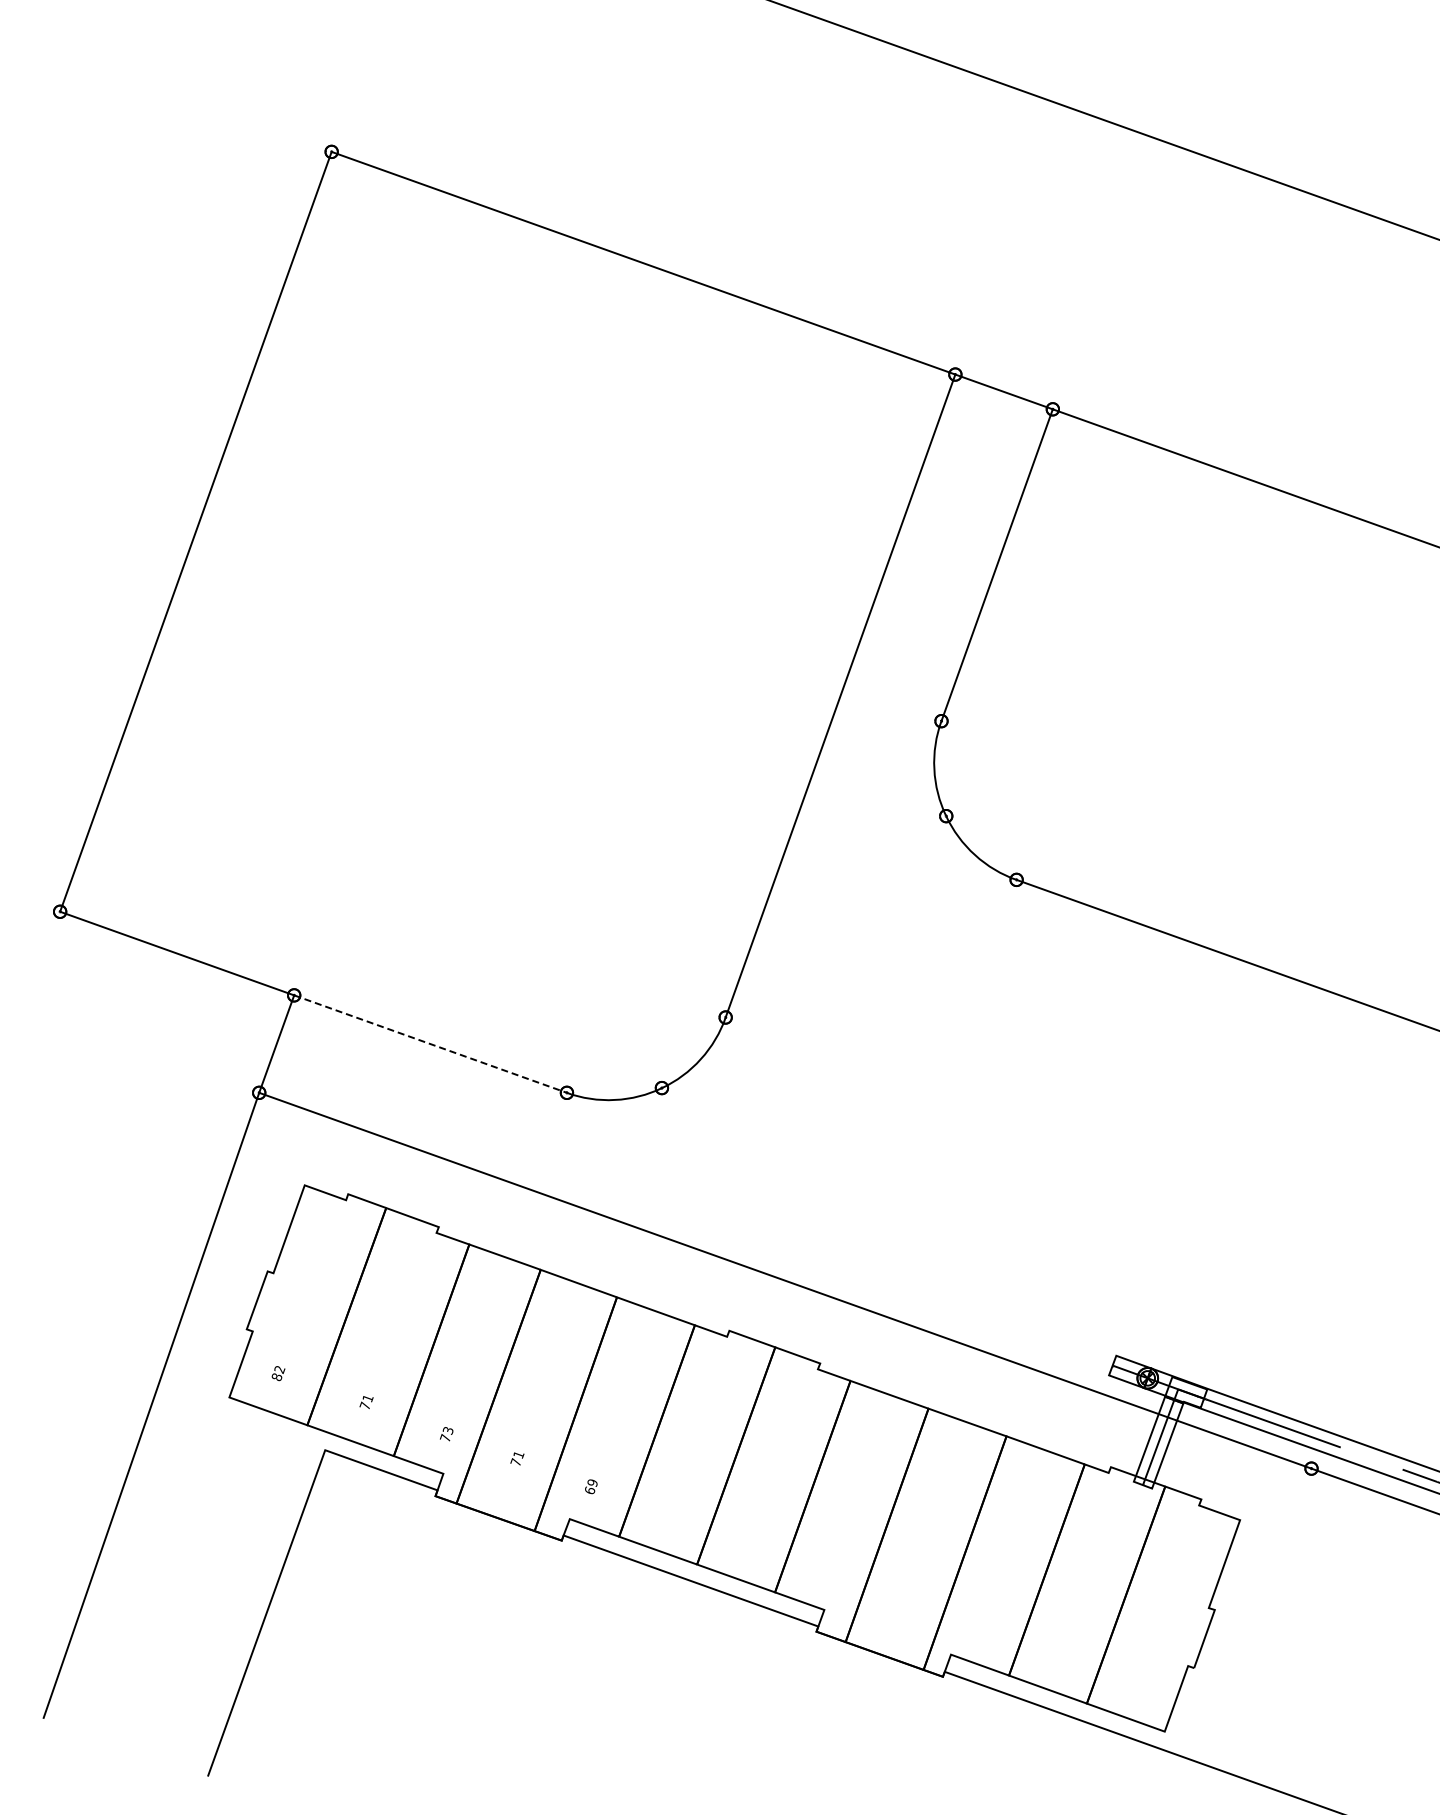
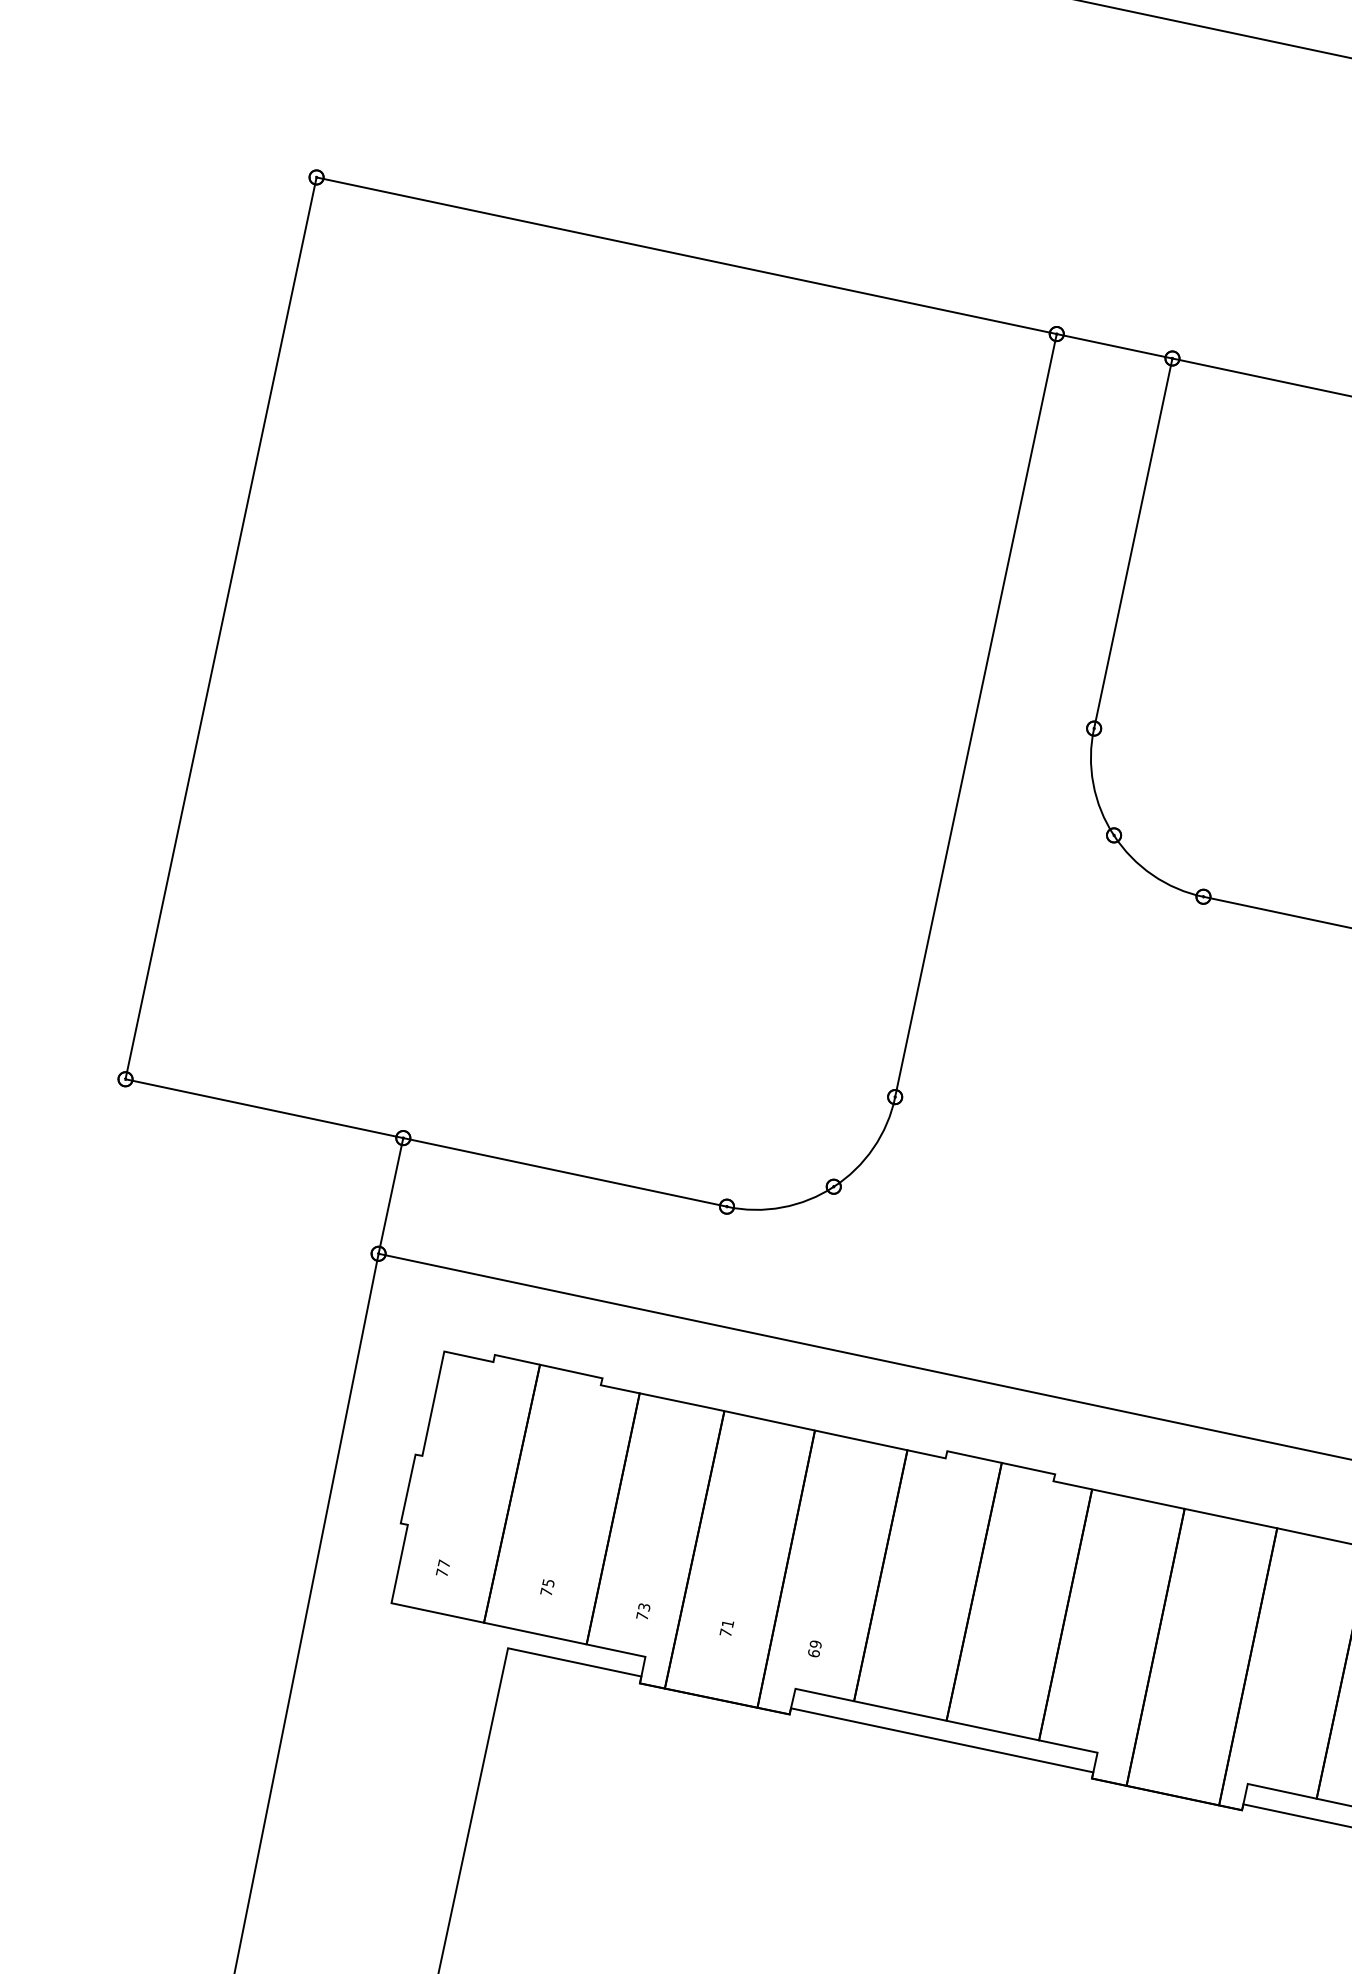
line: (430, 1044) -> (565, 1172), dashed -> solid
text: (278, 1373) -> (443, 1568), 82 -> 77
text: (367, 1398) -> (547, 1583), 71 -> 75

